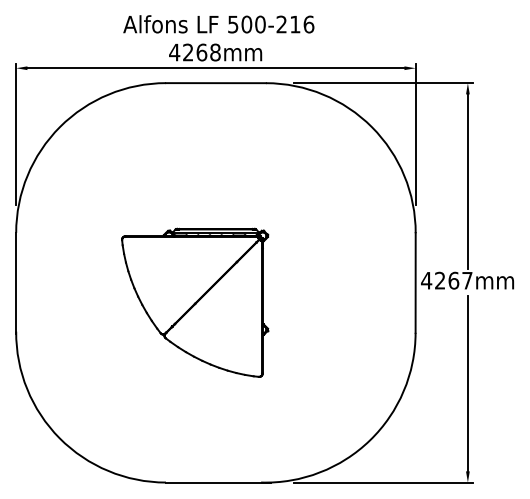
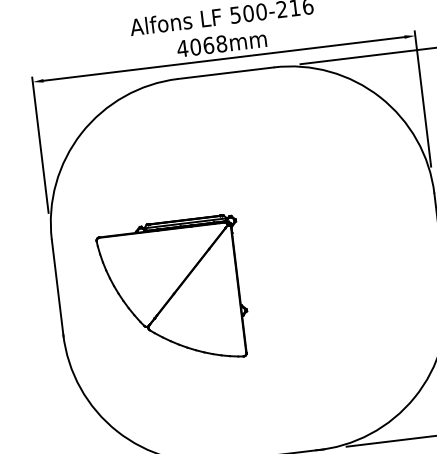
text: (188, 52) -> (195, 47), 4268mm -> 4068mm
part: (195, 302) -> (174, 292), moved

